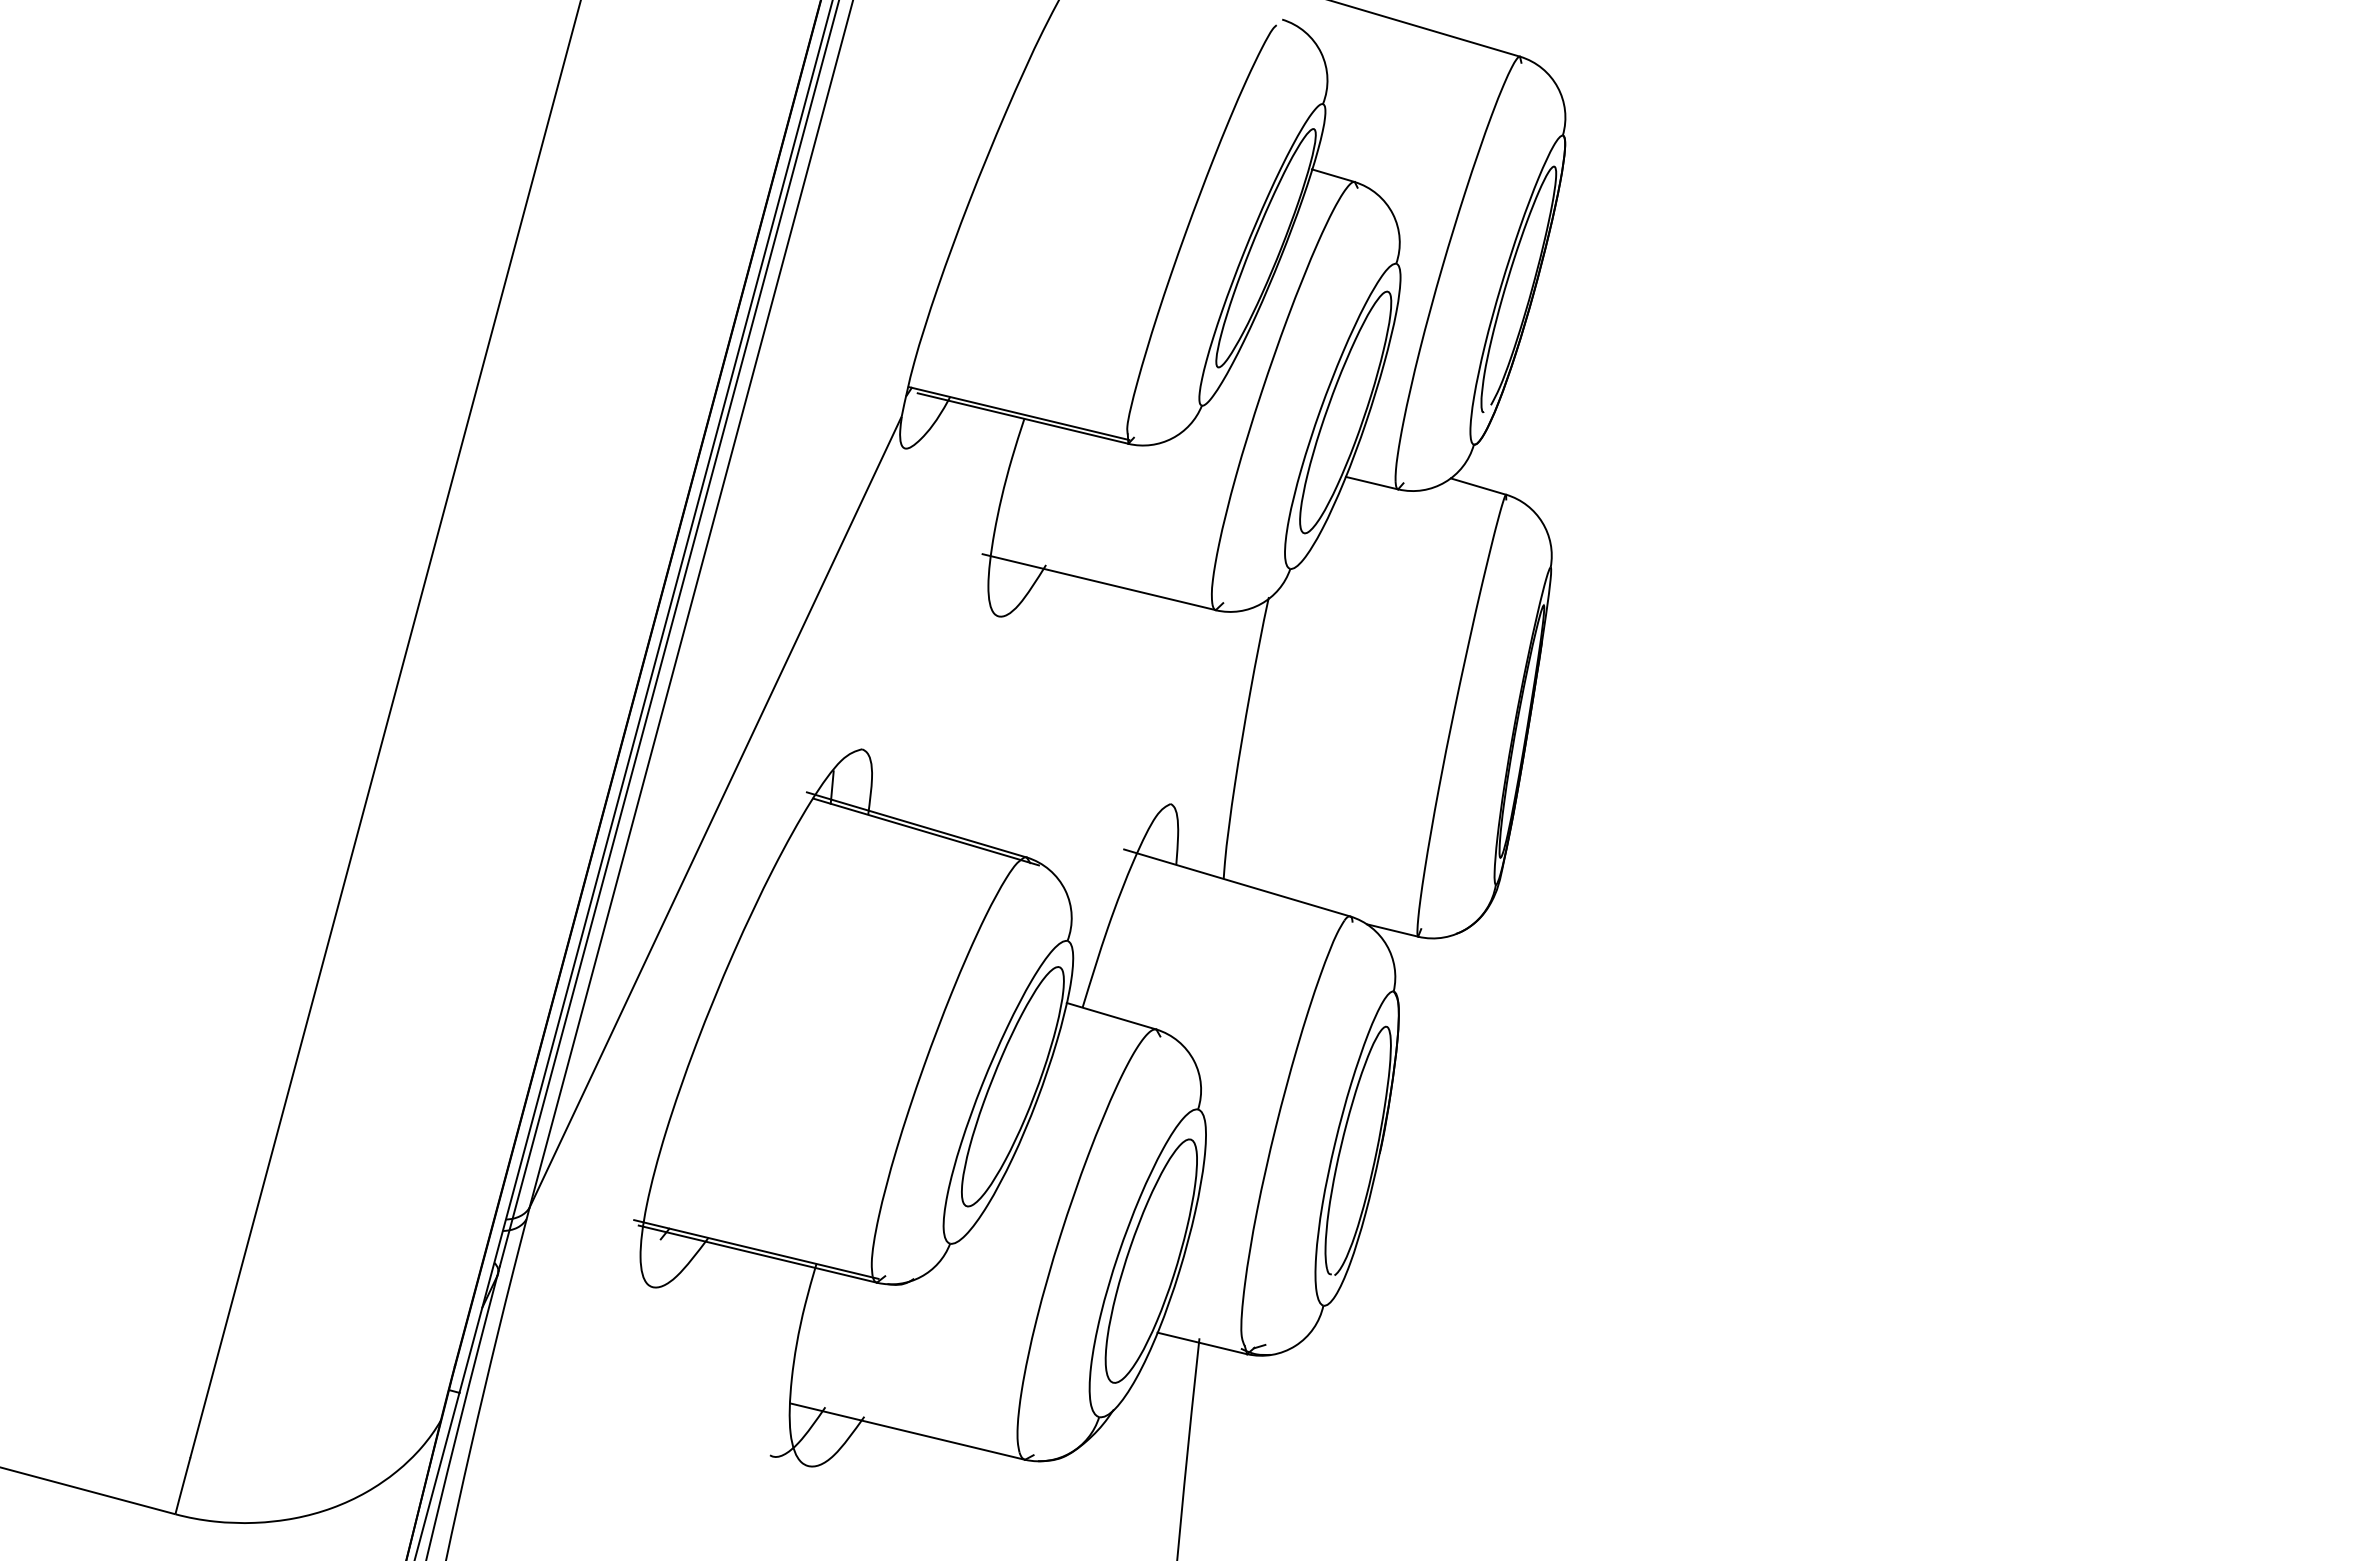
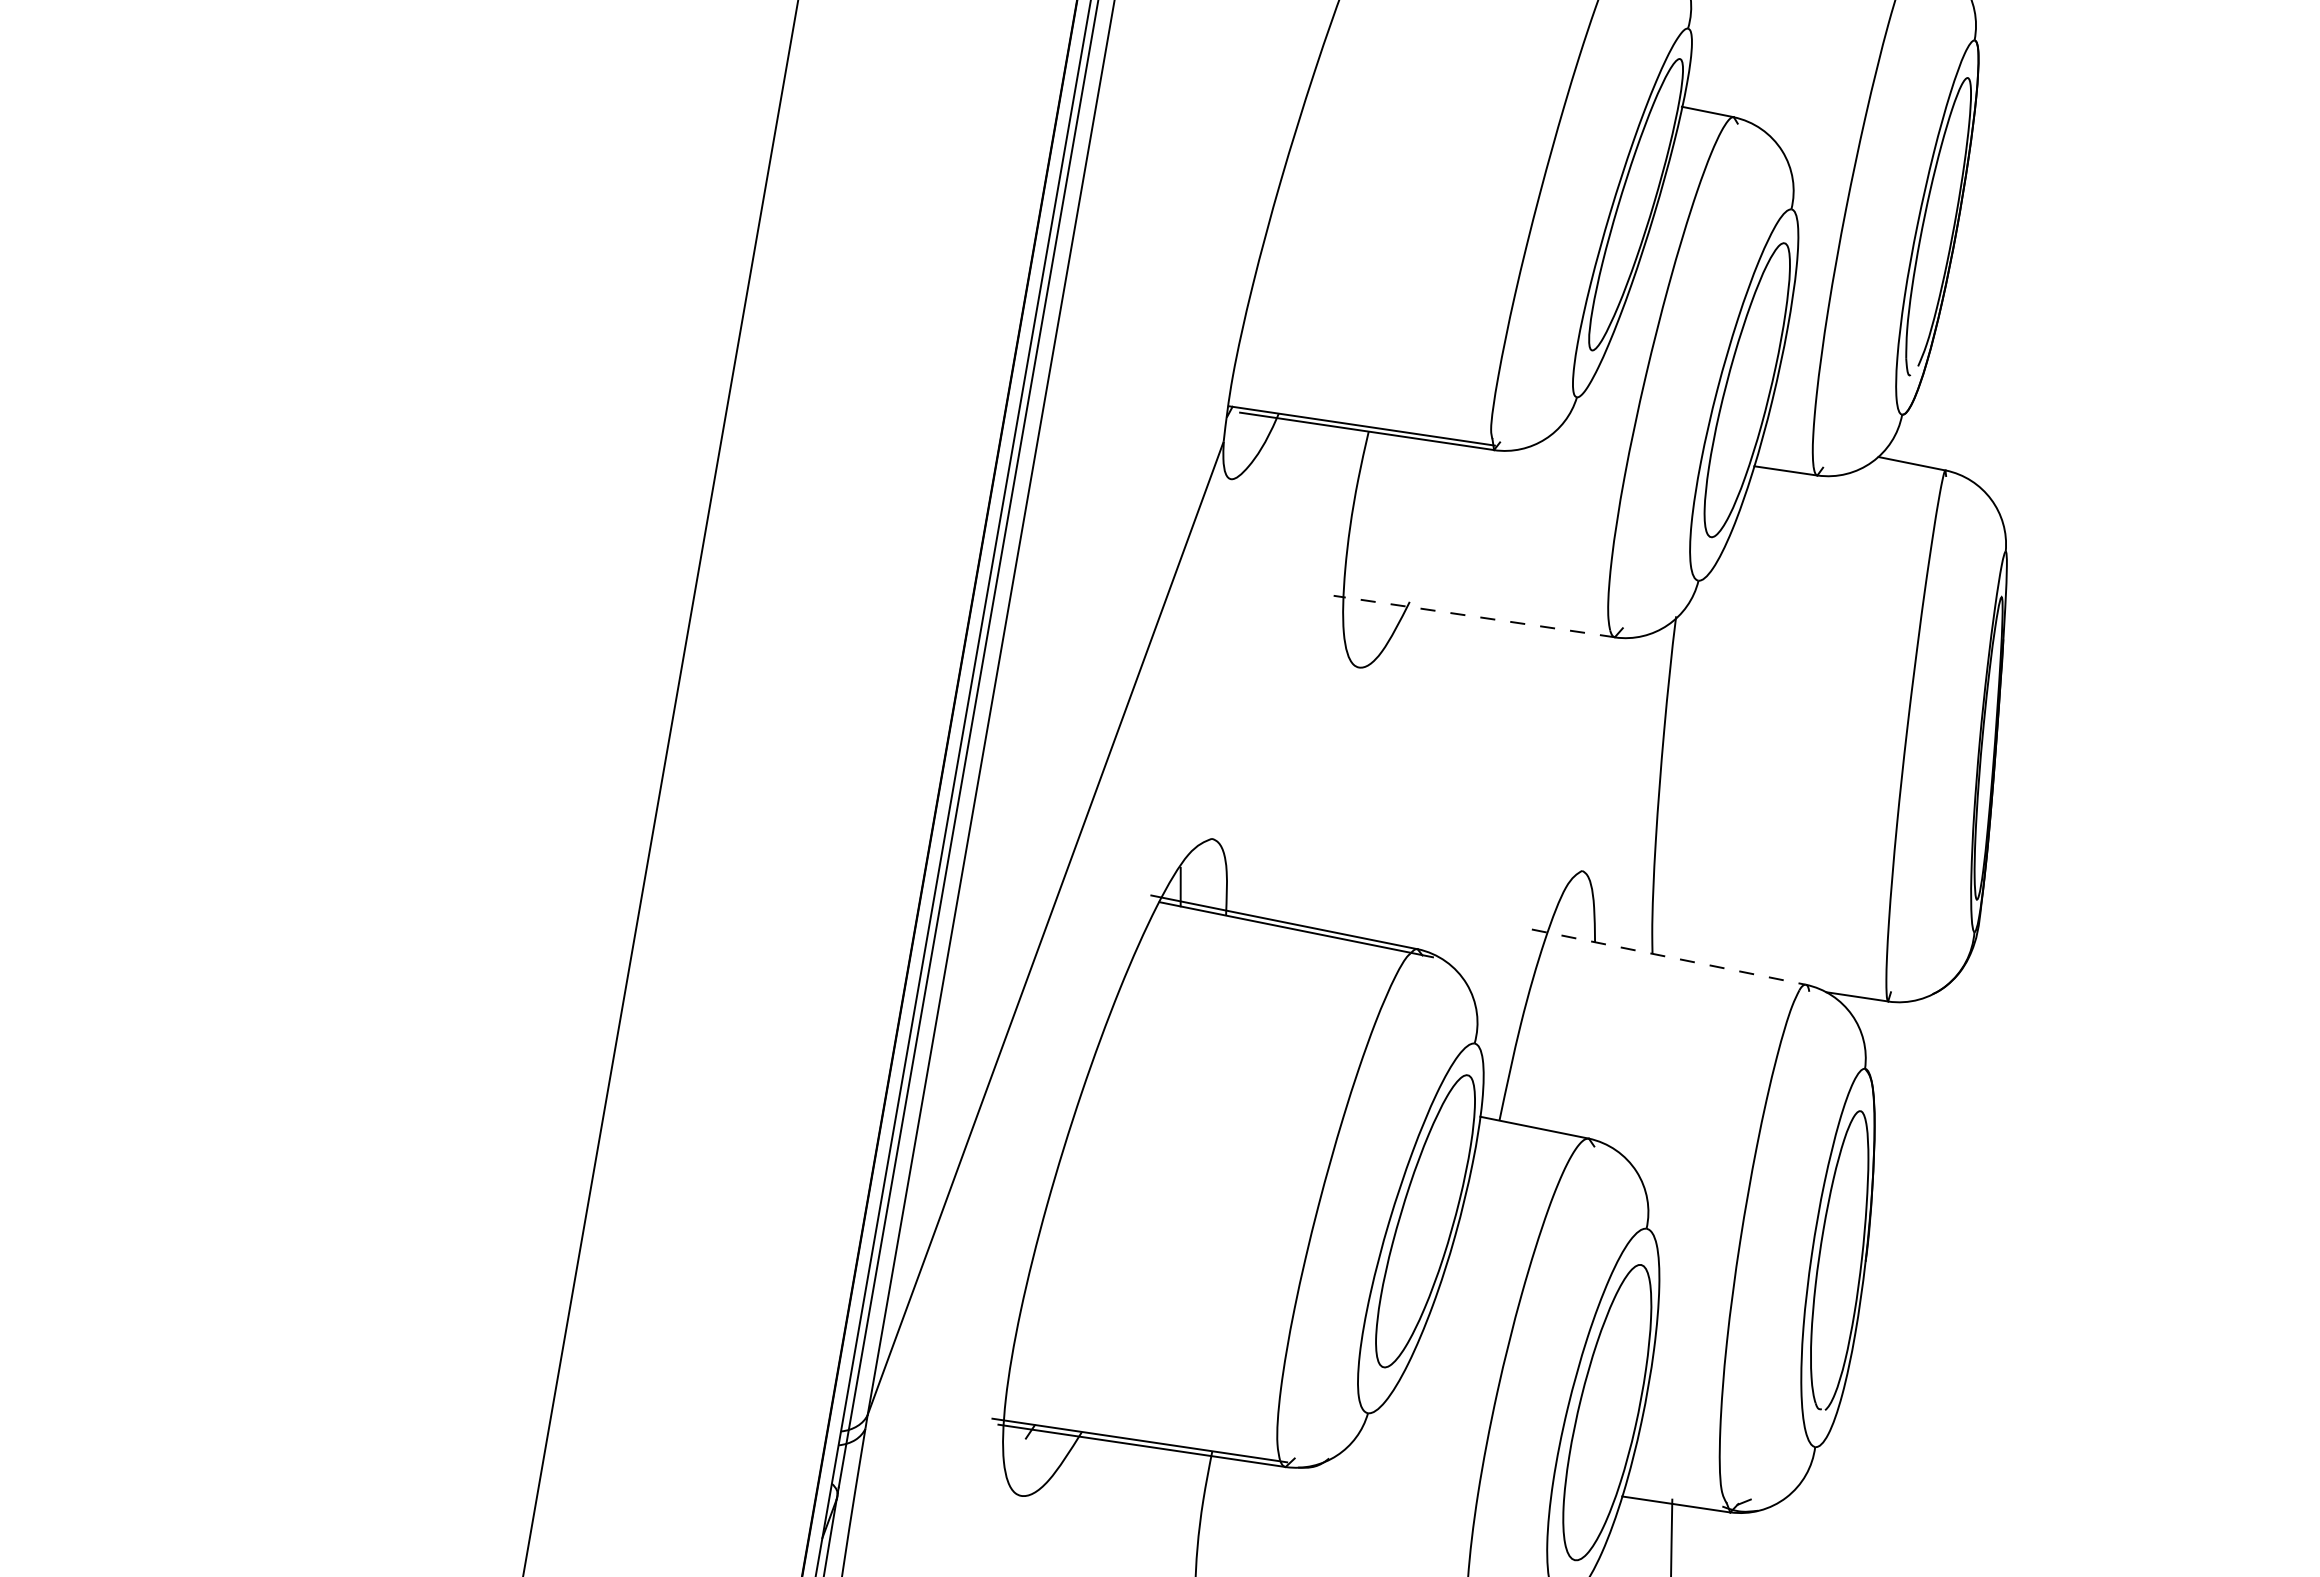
line: (1099, 582) -> (1474, 616), solid -> dashed
line: (1237, 882) -> (1669, 956), solid -> dashed

